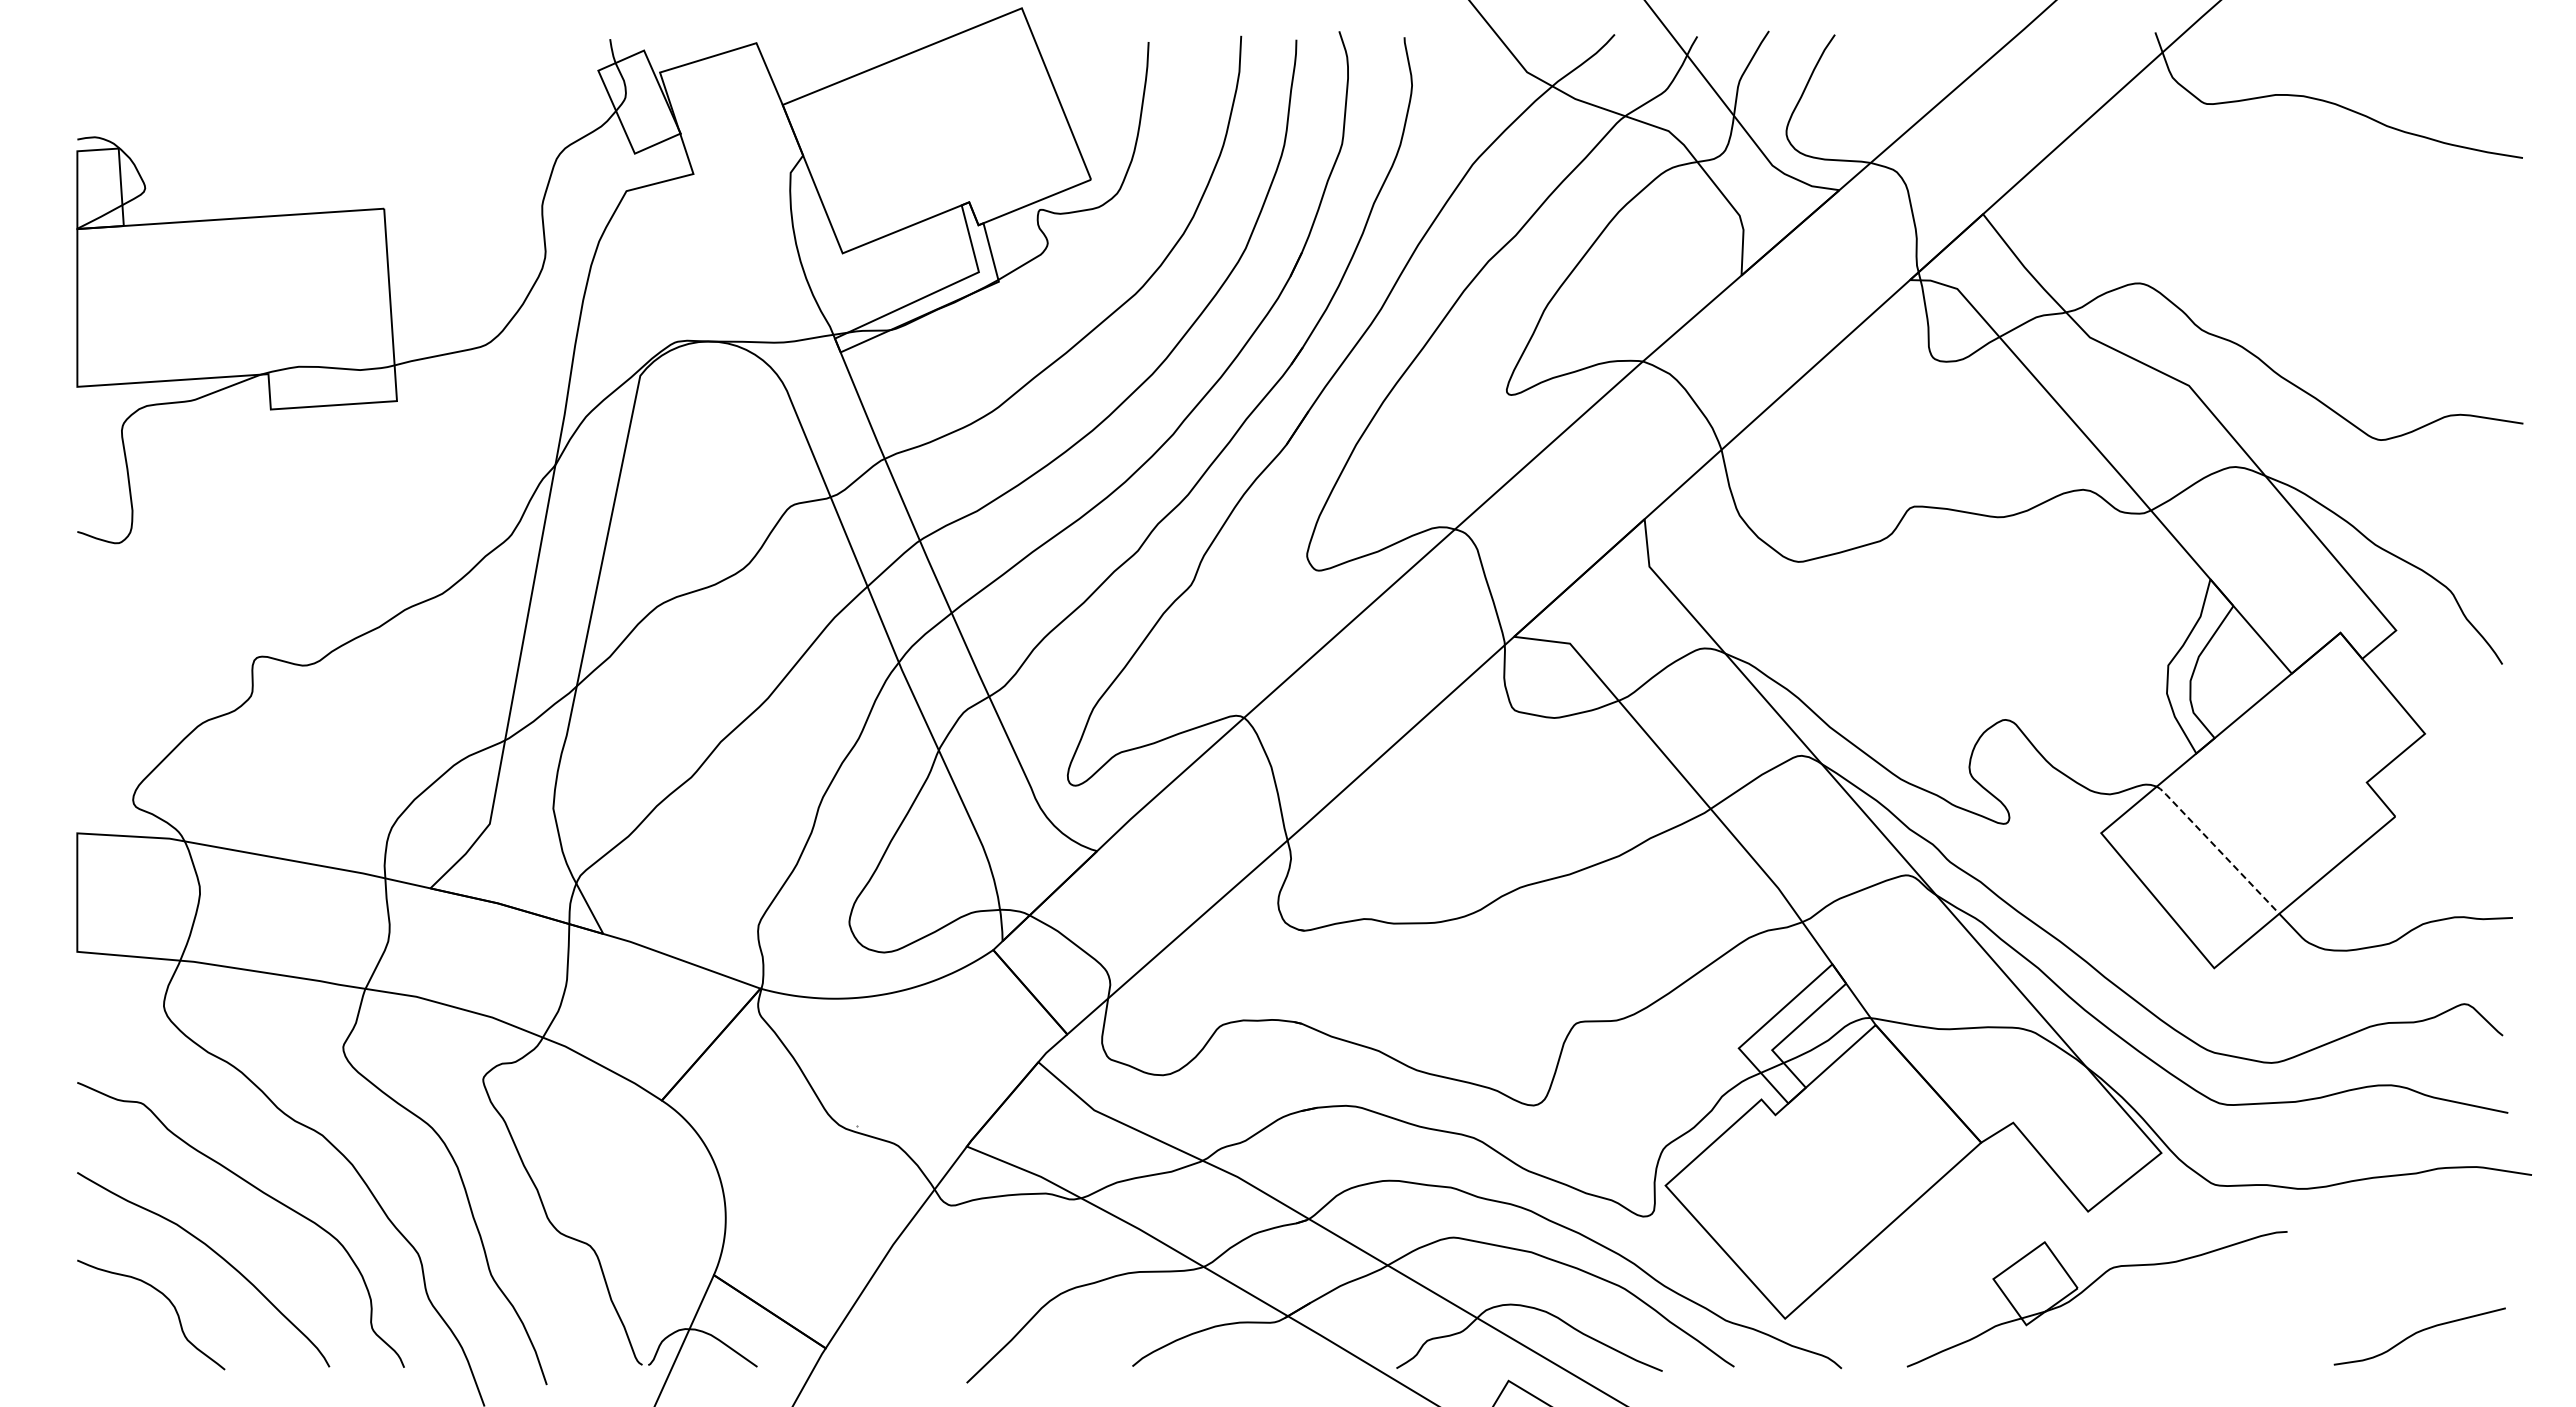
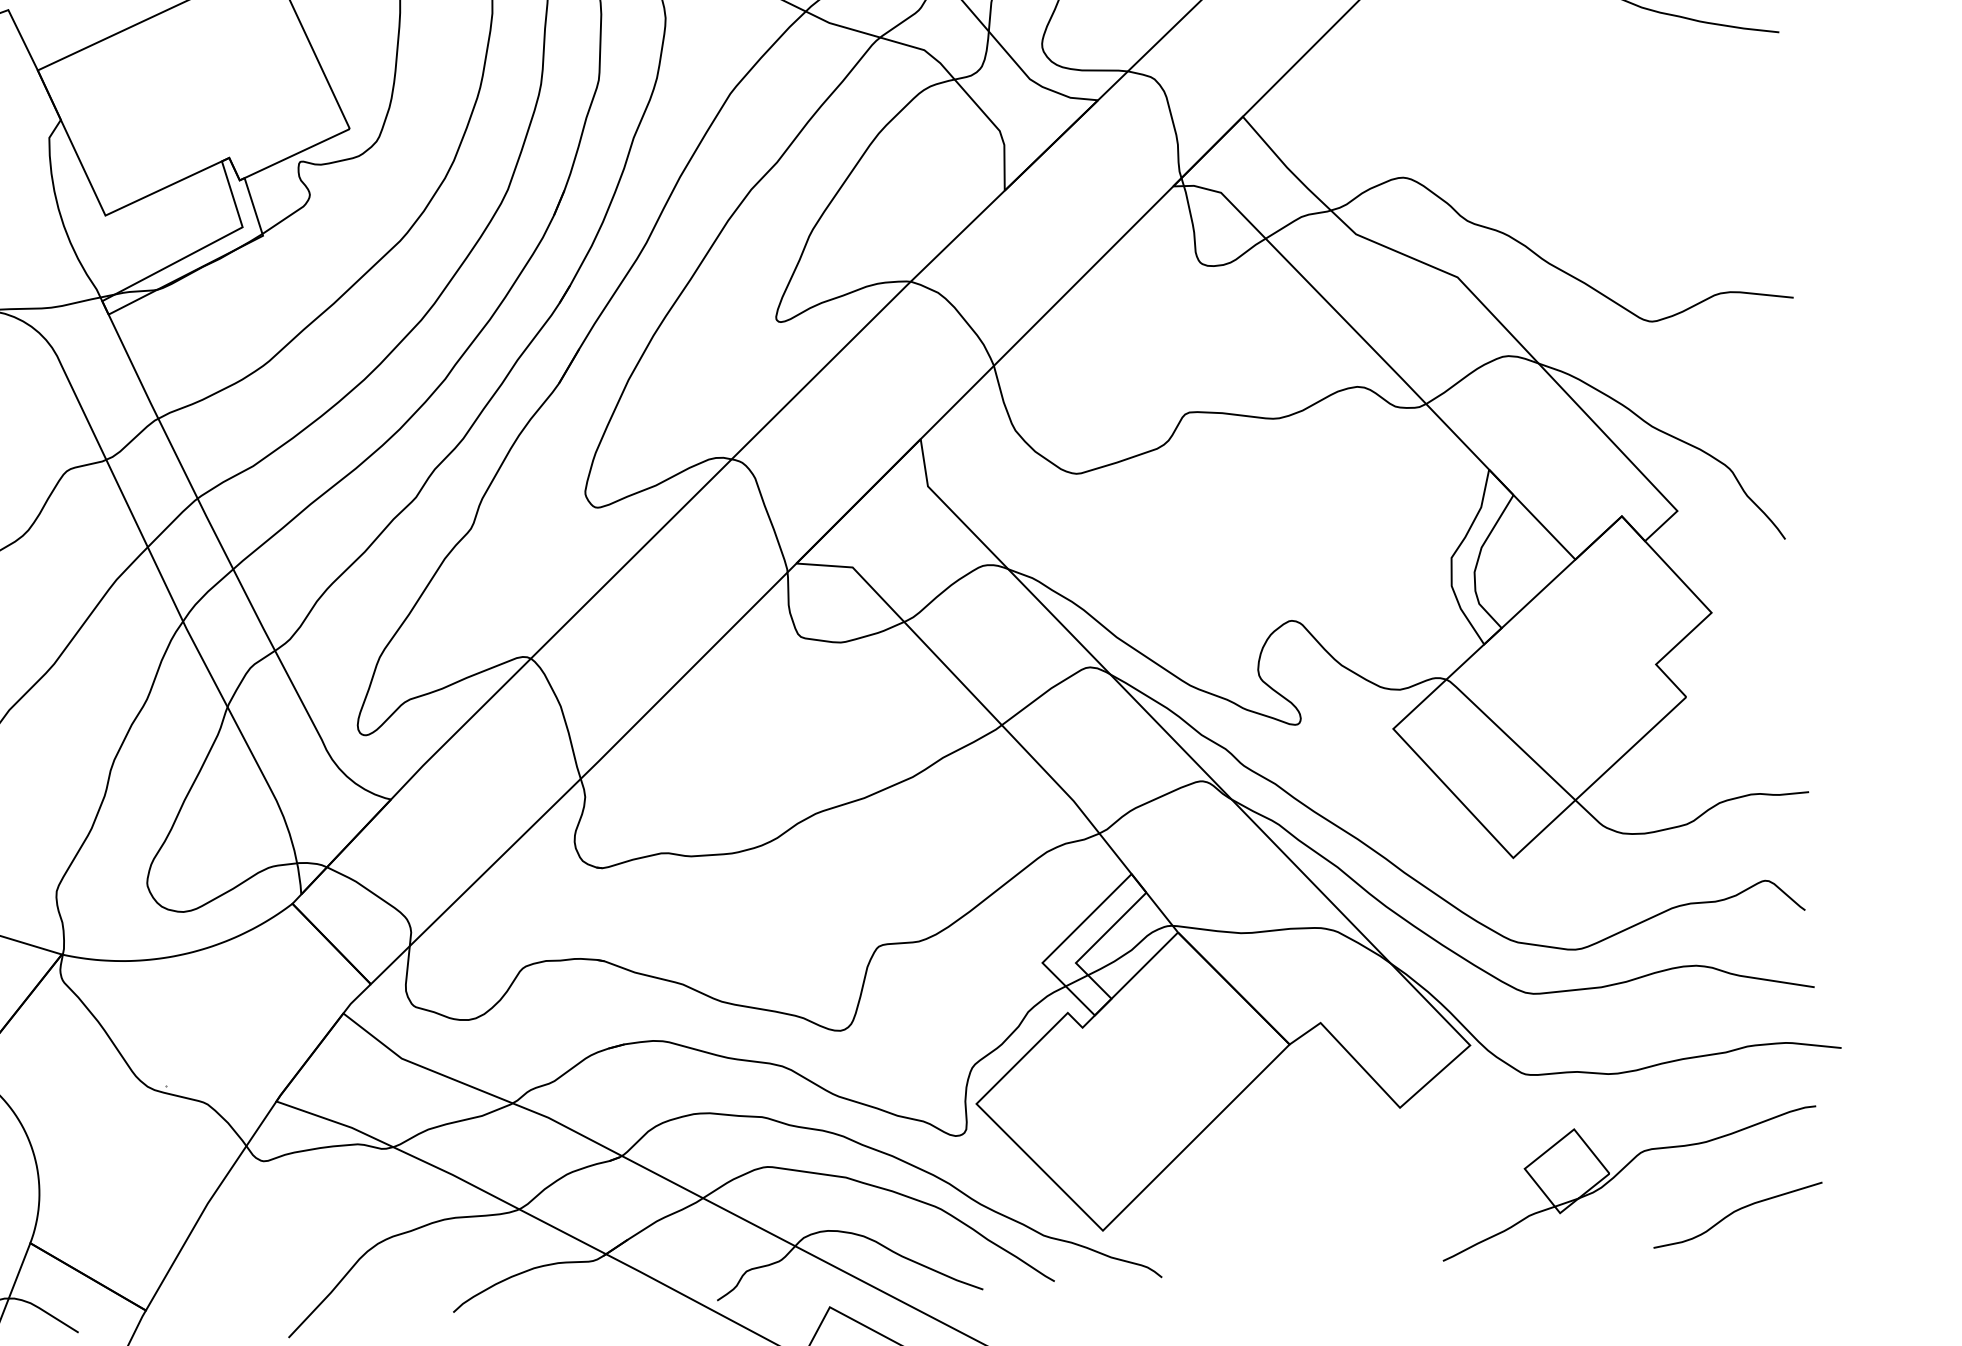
line: (2217, 848) -> (1510, 738), dashed -> solid
part: (2089, 1287) -> (1621, 1172), moved

